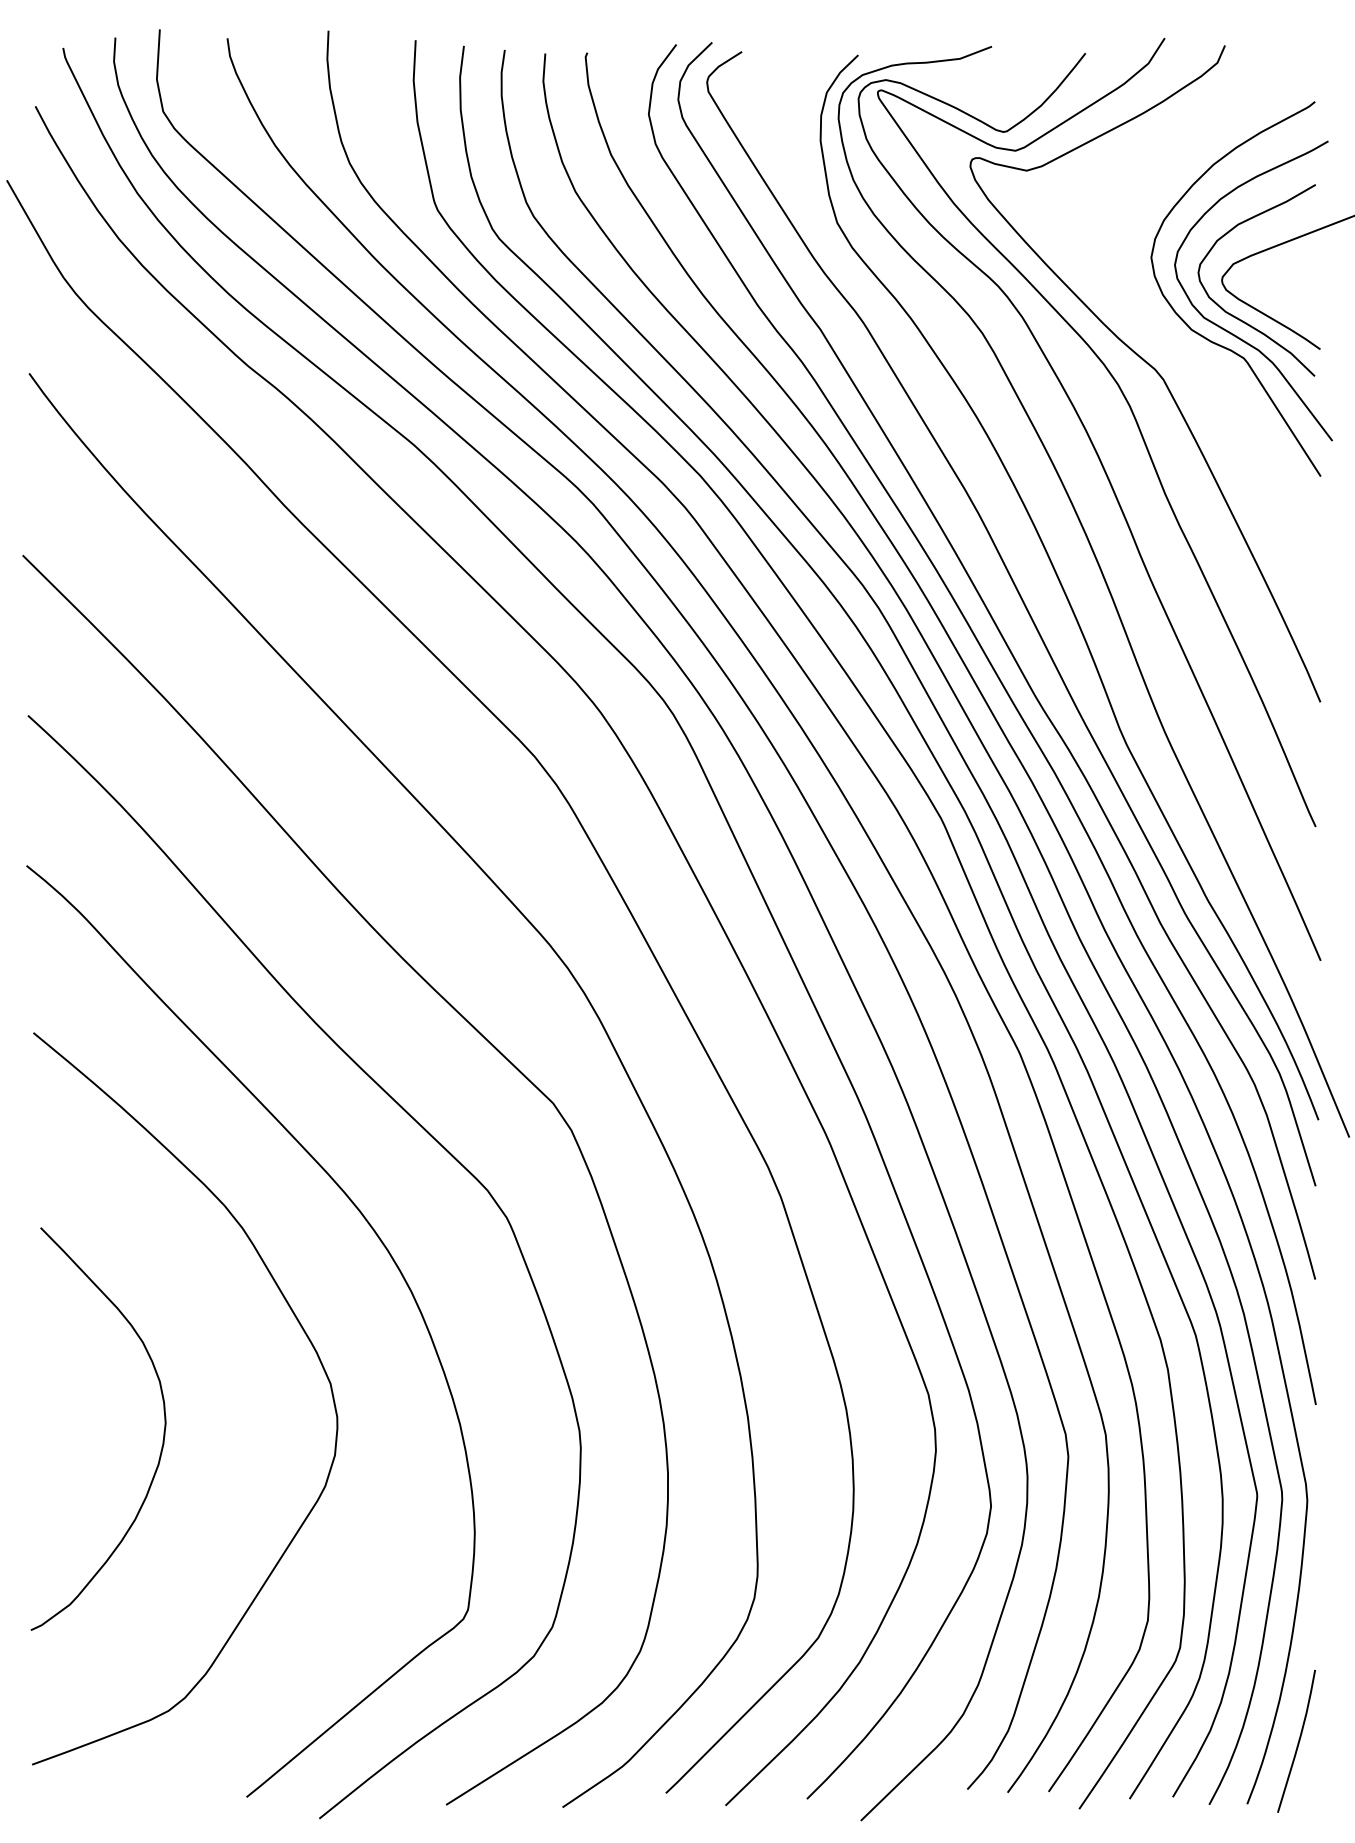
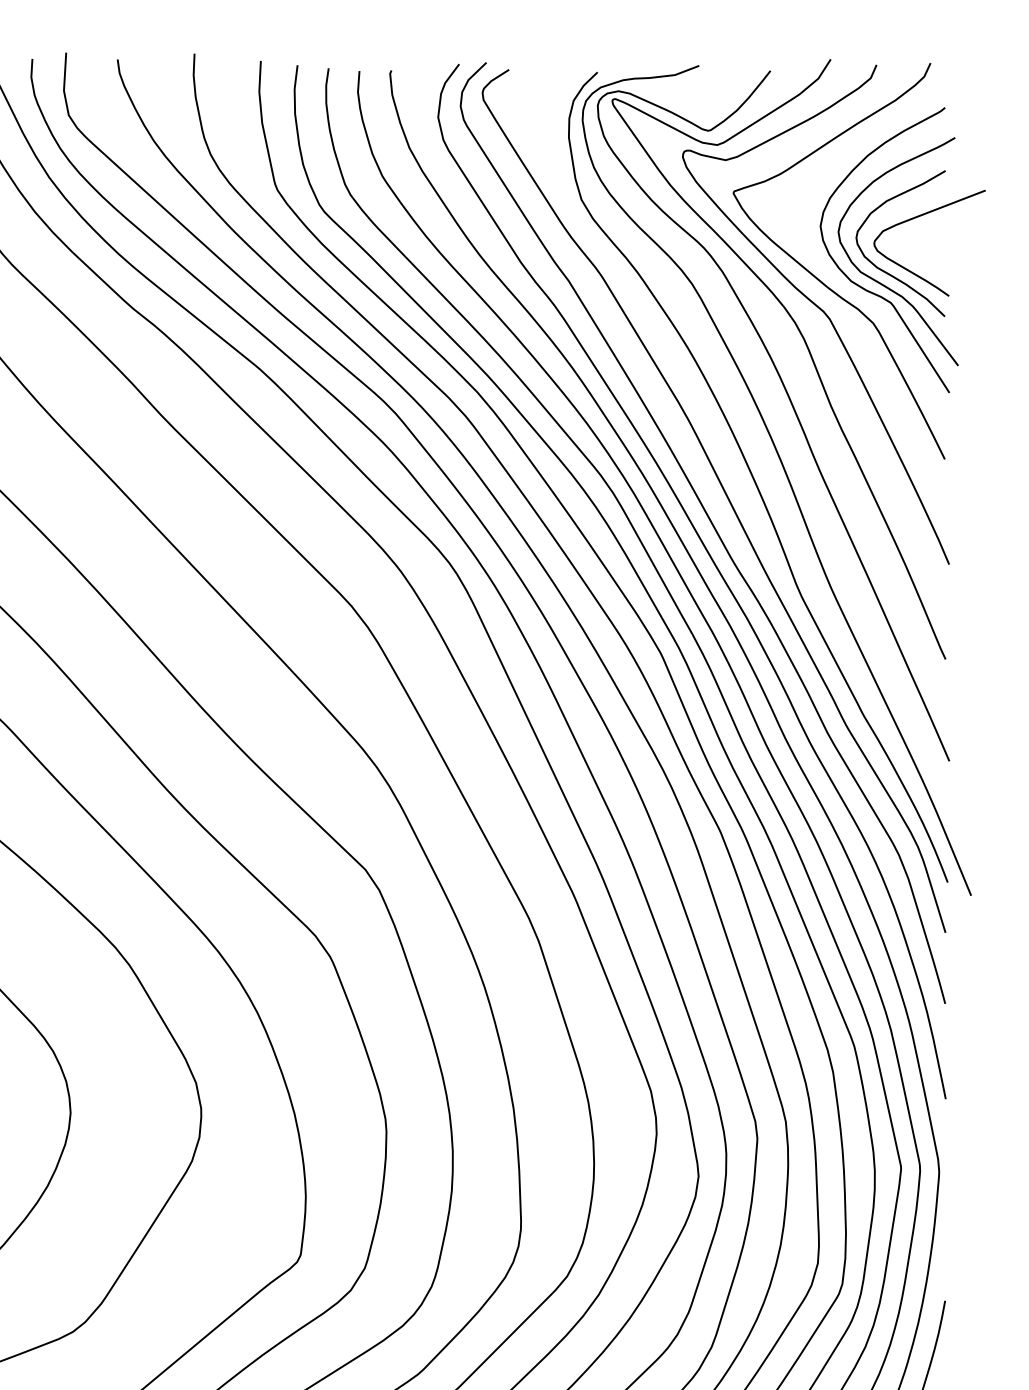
curve: (1152, 329) -> (821, 281), added

